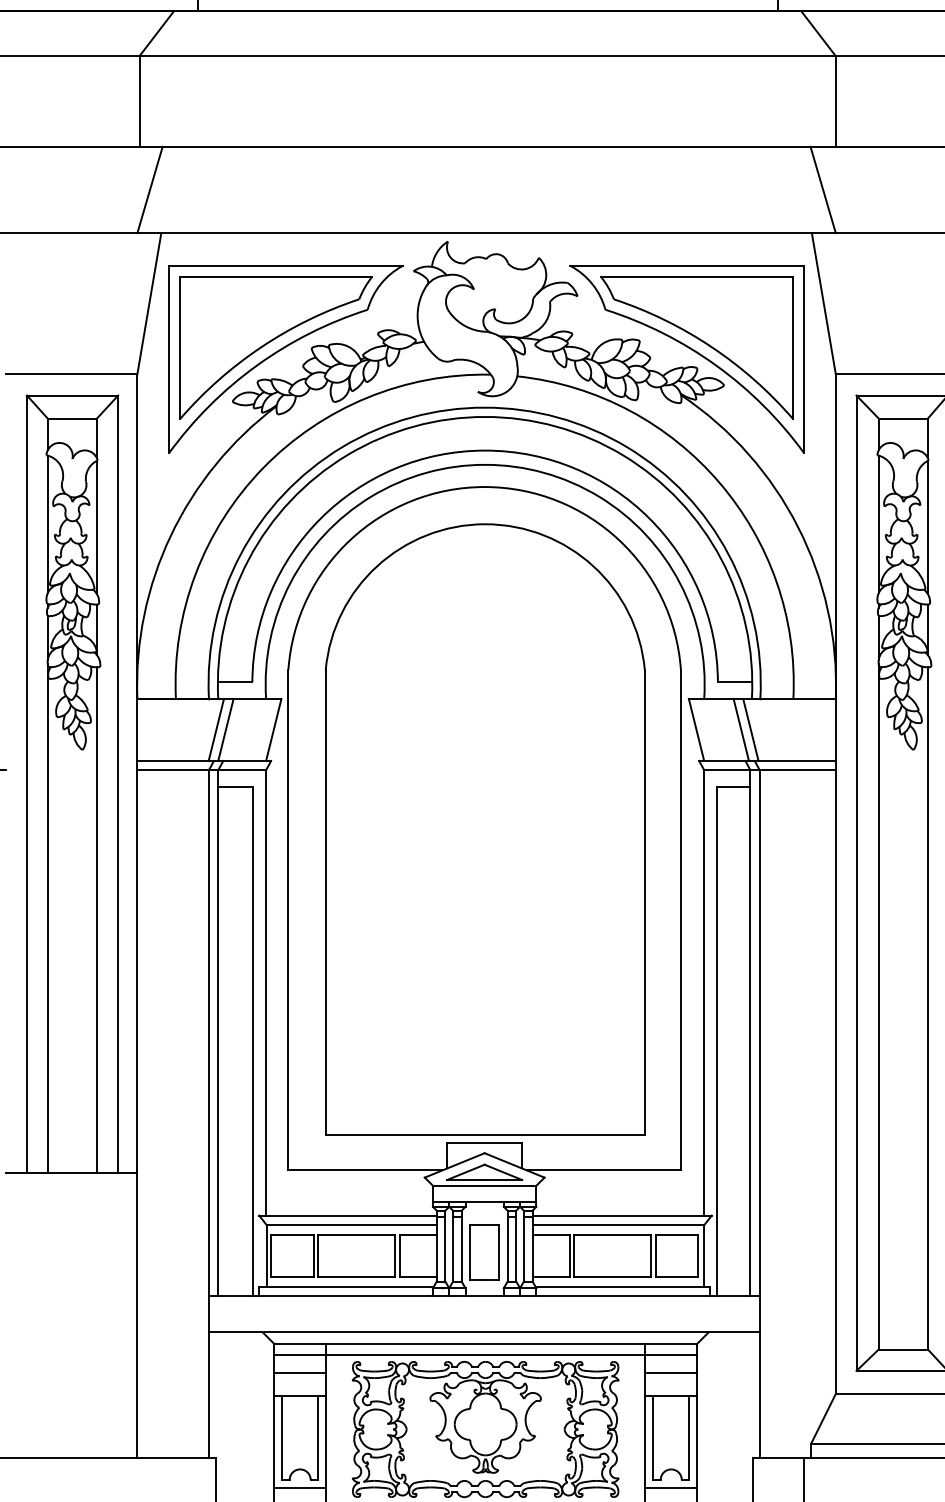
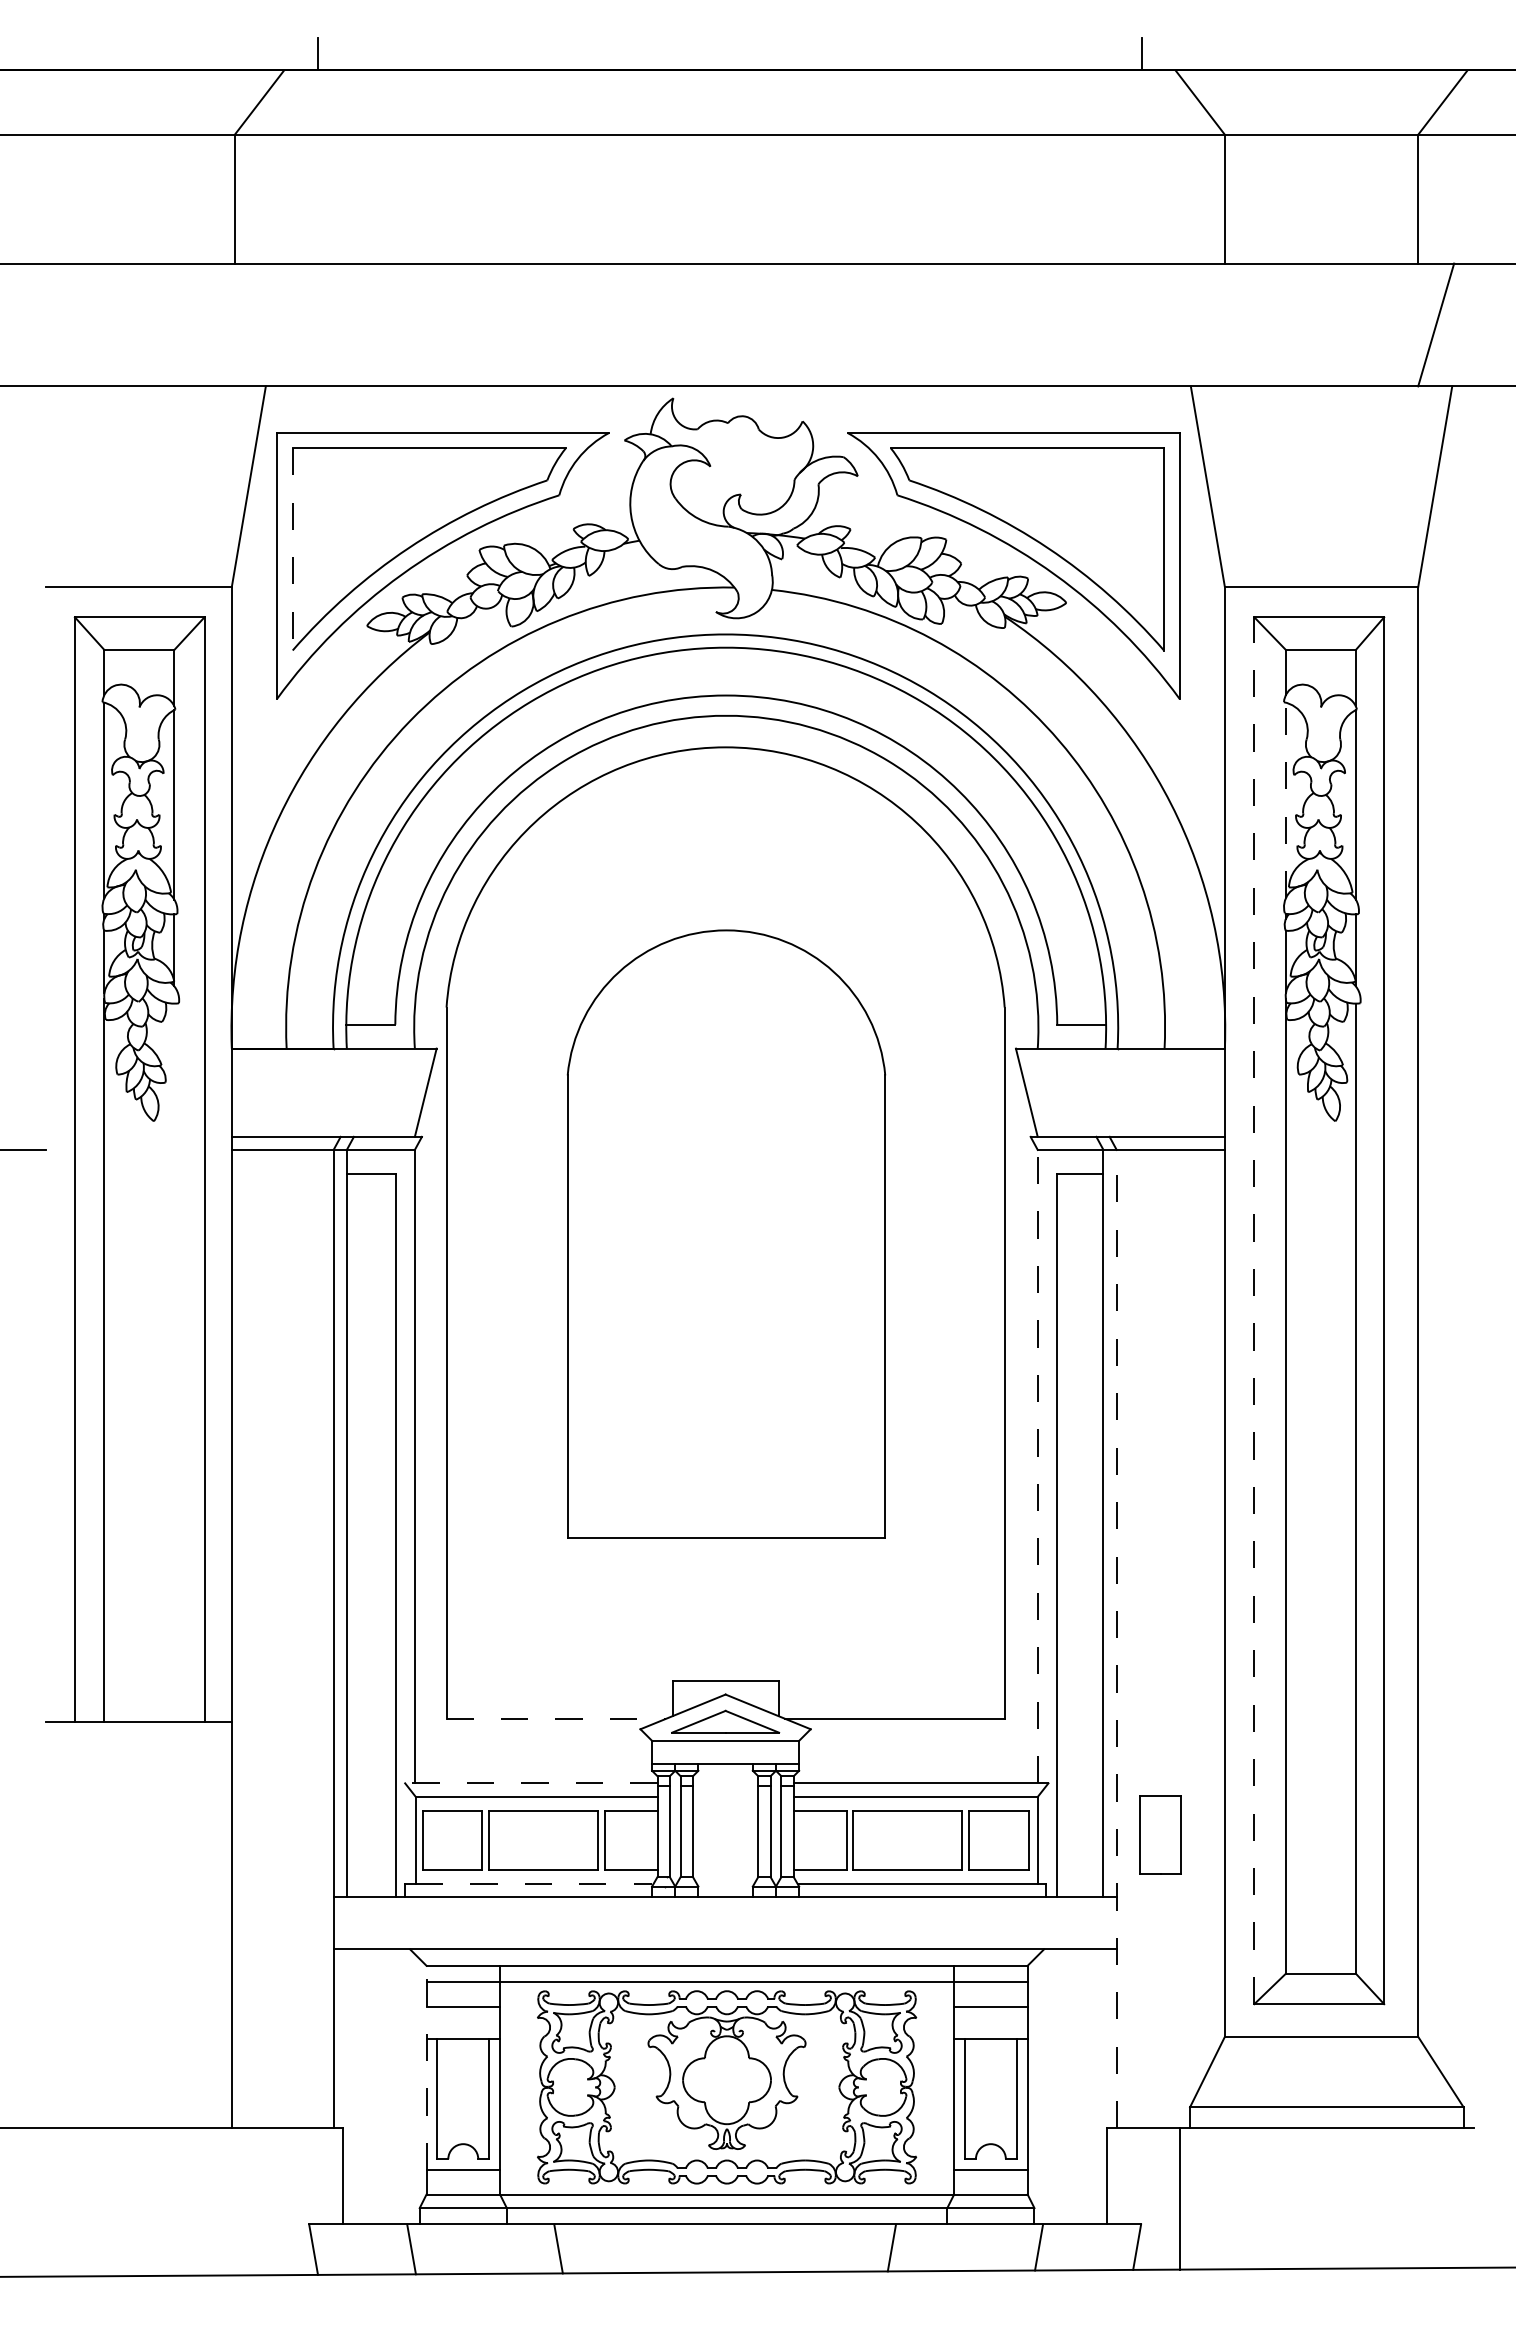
line: (149, 189) -> (249, 324), removed
line: (822, 189) -> (1206, 324), removed
line: (180, 347) -> (292, 549), solid -> dashed
line: (878, 524) -> (1285, 800), solid -> dashed
line: (215, 729) -> (343, 1092), removed
line: (225, 729) -> (357, 1092), removed
line: (741, 729) -> (1090, 1092), removed
line: (751, 729) -> (1104, 1092), removed
part: (485, 828) -> (726, 1233), size x0.7
line: (856, 883) -> (1254, 1310), solid -> dashed
line: (97, 919) -> (174, 1362), removed
line: (704, 992) -> (1037, 1466), solid -> dashed
line: (759, 1113) -> (1116, 1638), solid -> dashed
line: (365, 1170) -> (556, 1718), solid -> dashed
line: (347, 1215) -> (530, 1783), solid -> dashed
part: (484, 1251) -> (1160, 1834), moved
line: (350, 1286) -> (534, 1884), solid -> dashed
line: (274, 1415) -> (426, 2067), solid -> dashed

